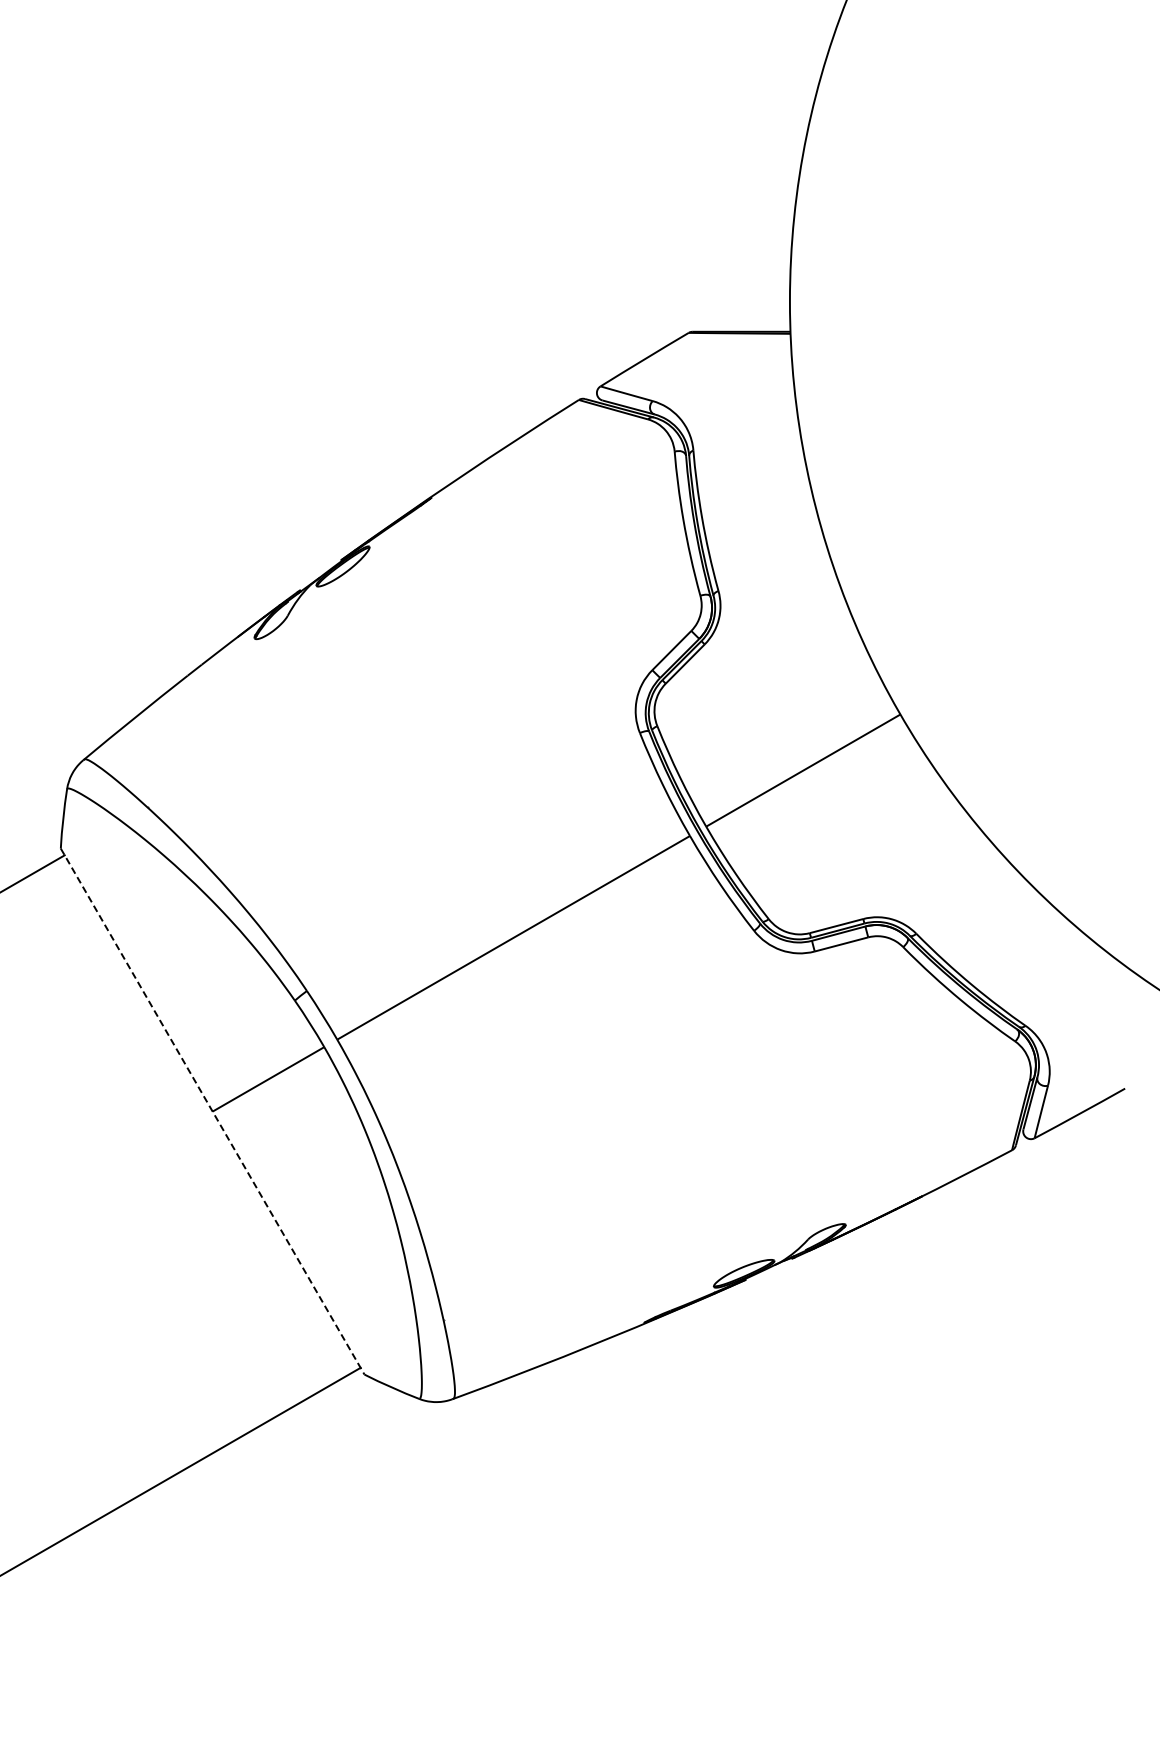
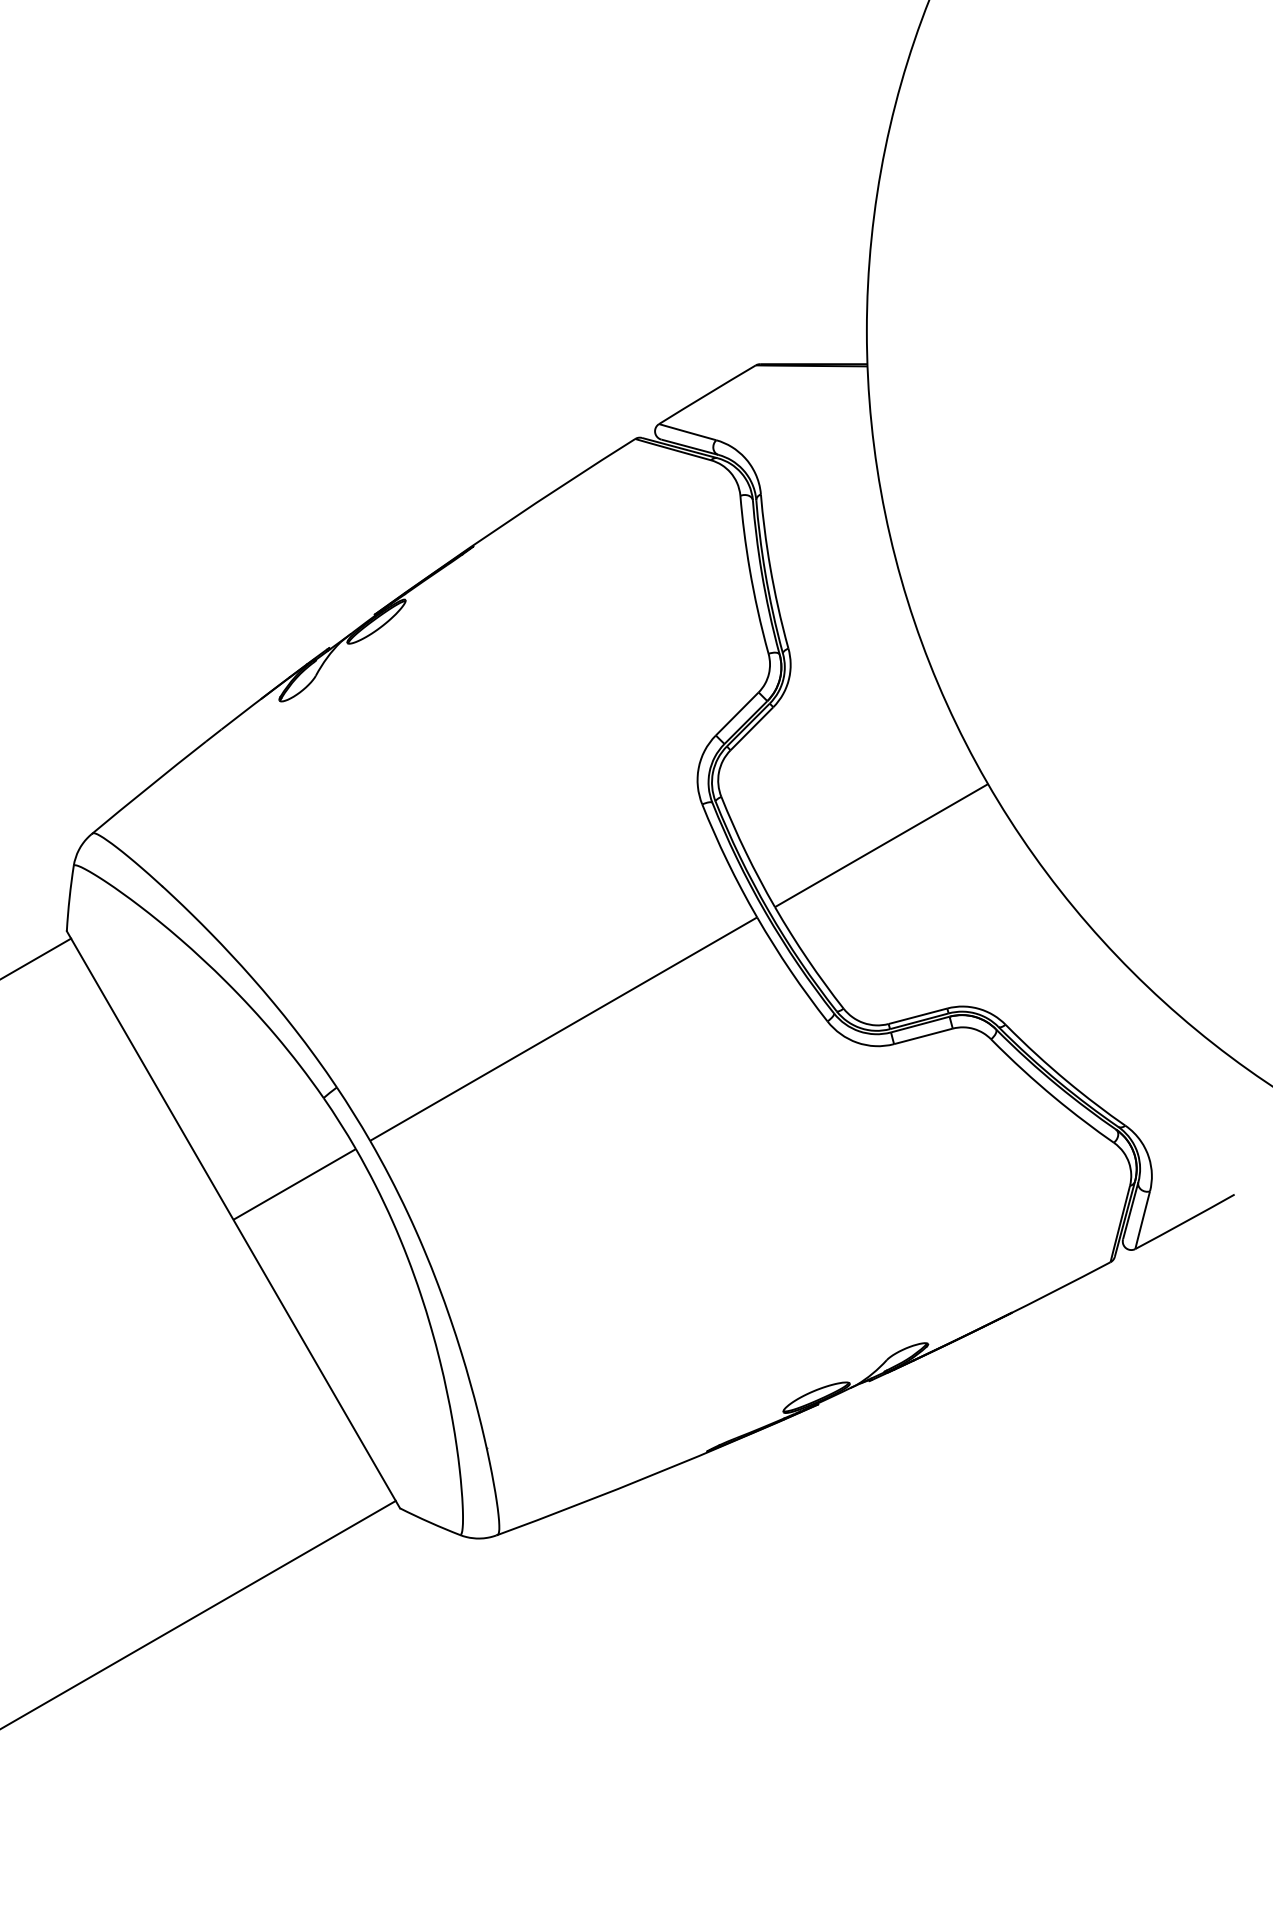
line: (212, 1111) -> (233, 1219), dashed -> solid

